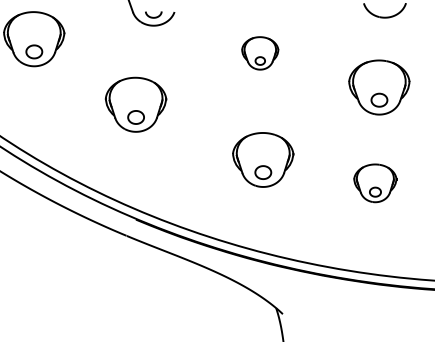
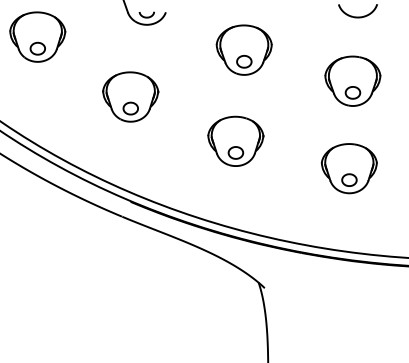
part: (259, 52) -> (243, 49), size x1.67
part: (262, 158) -> (235, 140), moved
part: (374, 183) -> (348, 168), size x1.43

